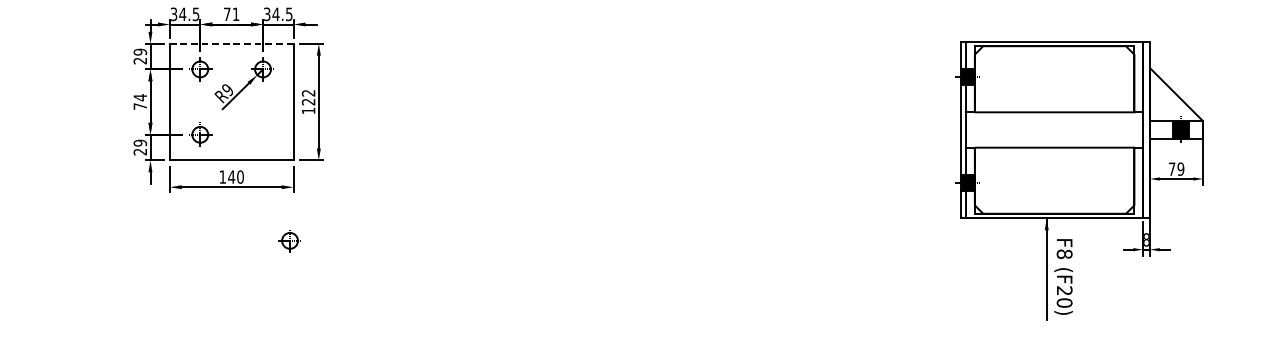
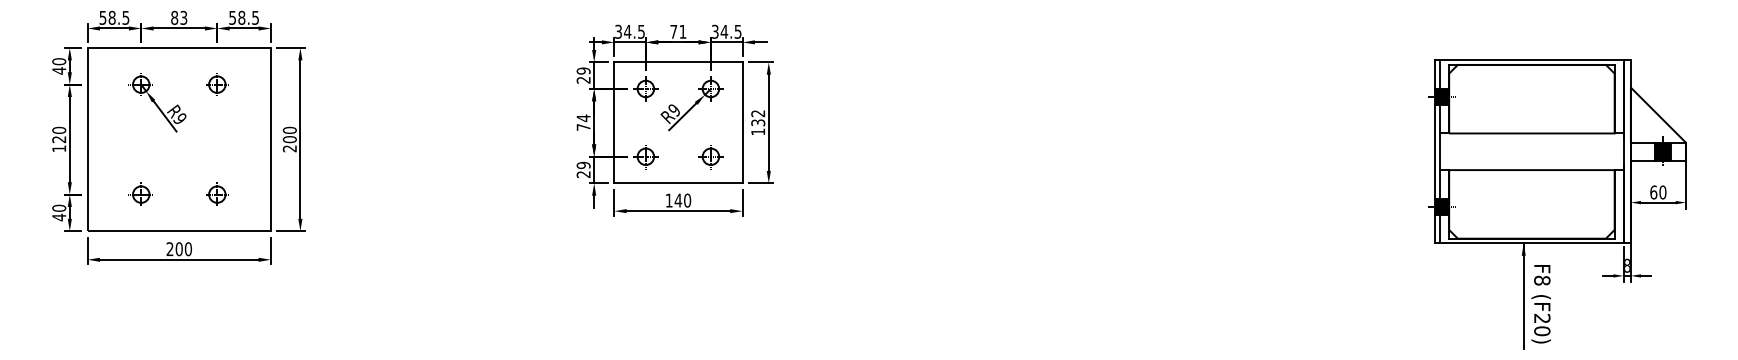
line: (231, 43) -> (678, 62), dashed -> solid
text: (308, 101) -> (758, 122), 122 -> 132
text: (1176, 169) -> (1658, 192), 79 -> 60
part: (289, 241) -> (710, 157), moved

